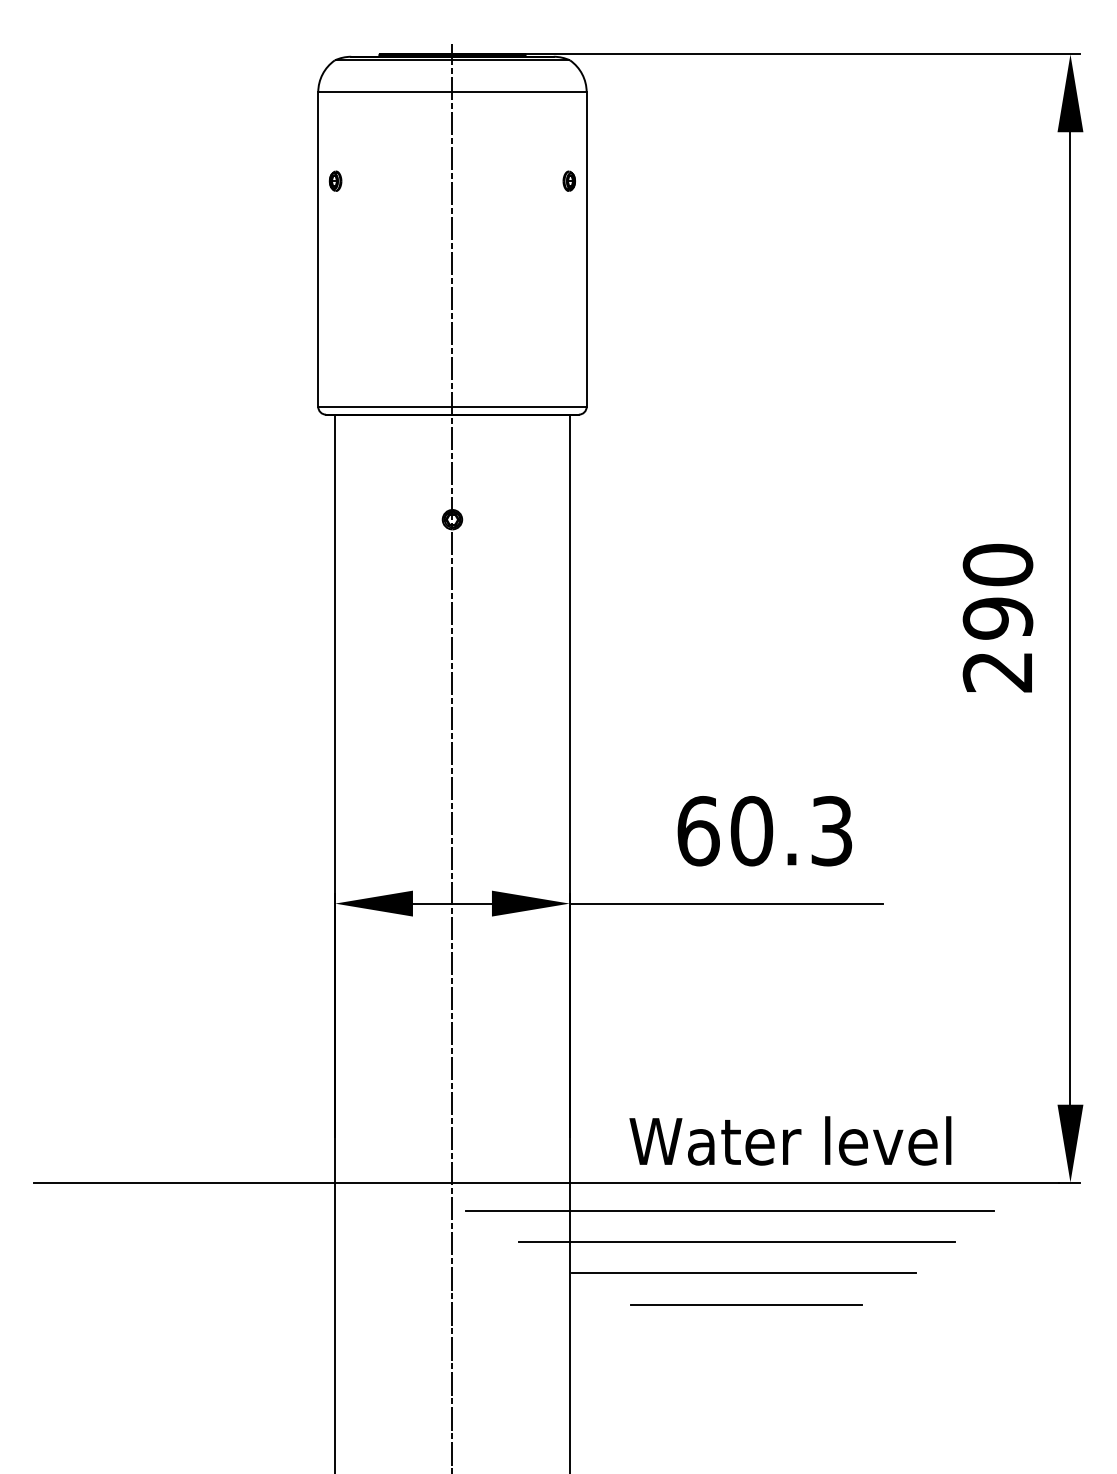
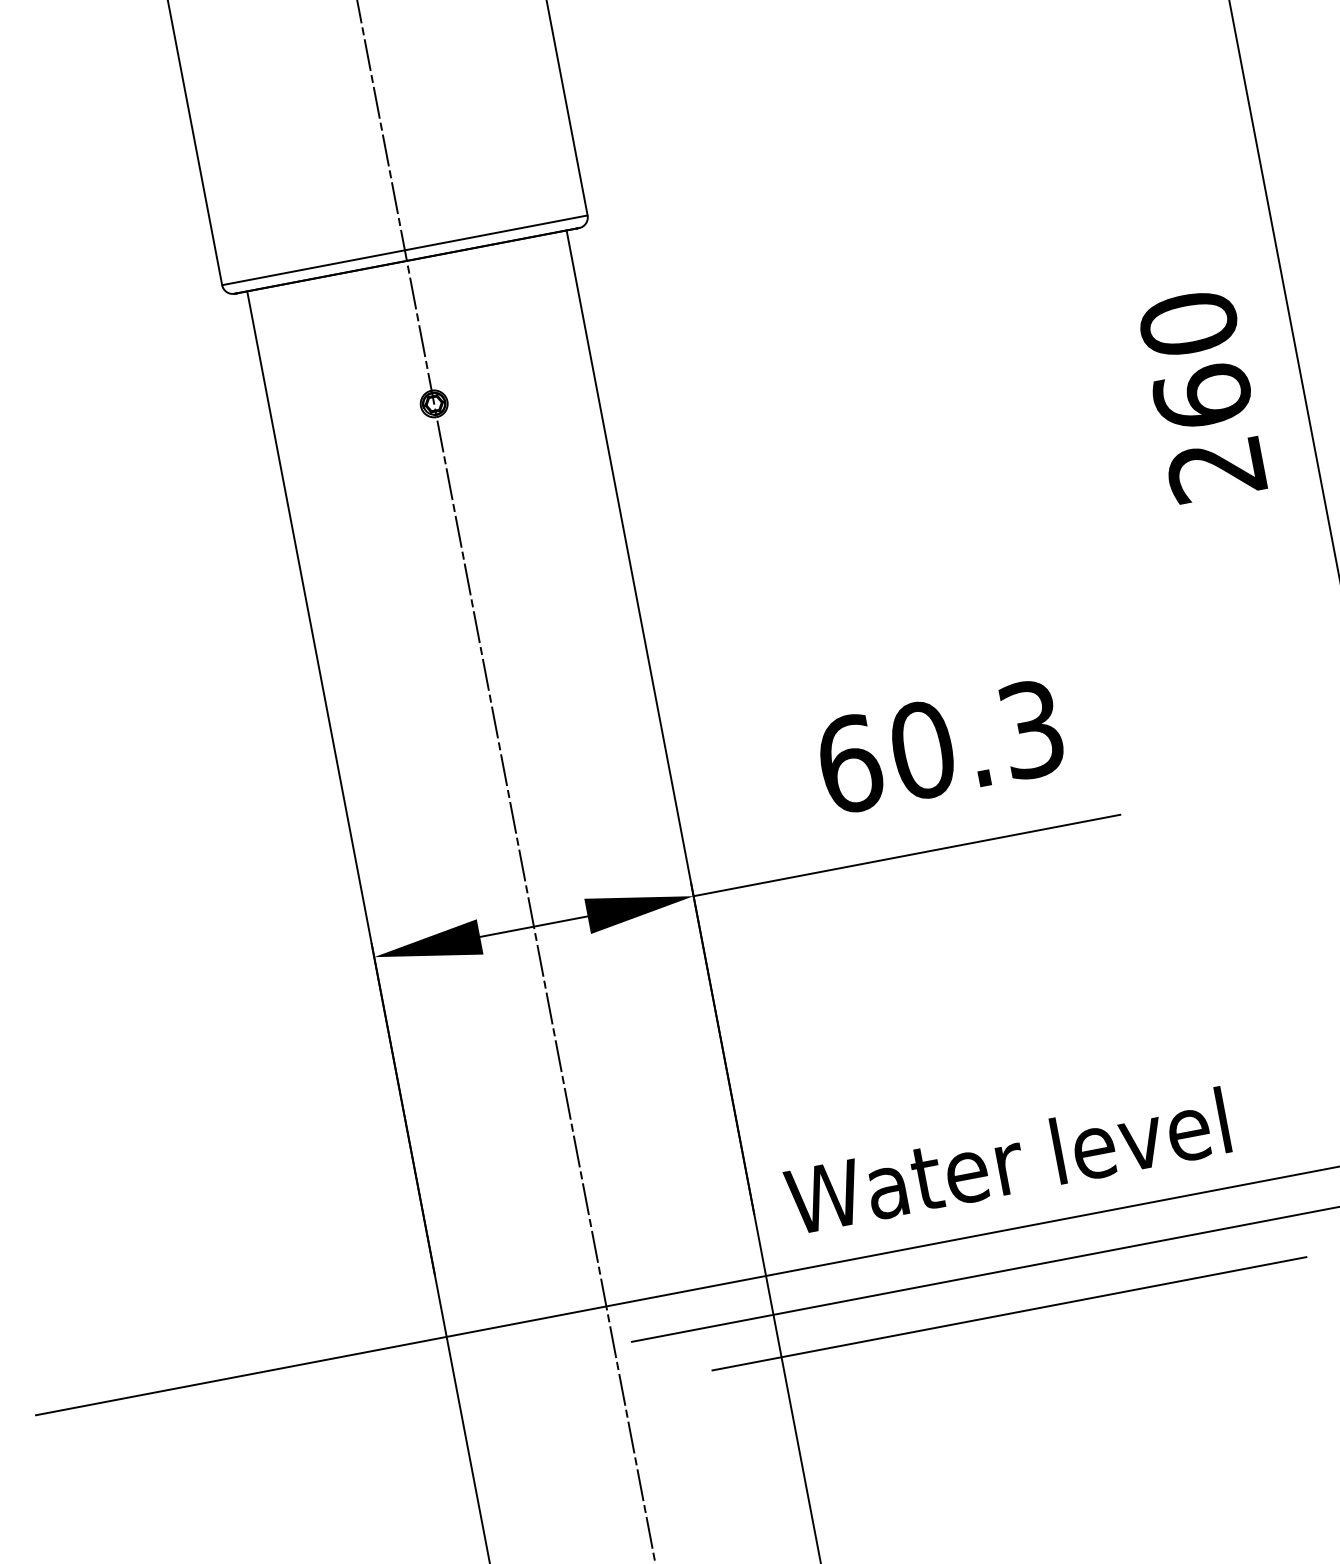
text: (997, 618) -> (1201, 396), 290 -> 260
text: (790, 1140) -> (1007, 1160), moved
line: (744, 1273) -> (1027, 1354), removed
line: (745, 1304) -> (1037, 1396), removed

